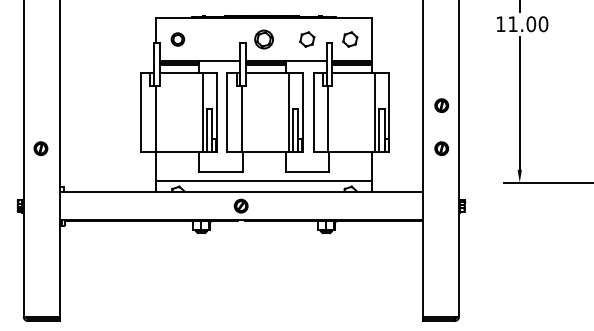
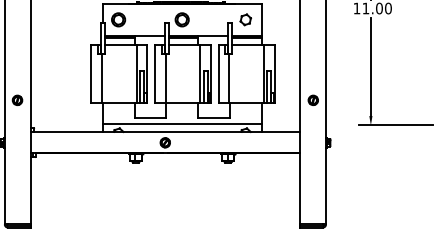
part: (177, 39) -> (118, 19), size x1.43
part: (307, 39) -> (214, 19), removed
part: (441, 105) -> (313, 68), removed

